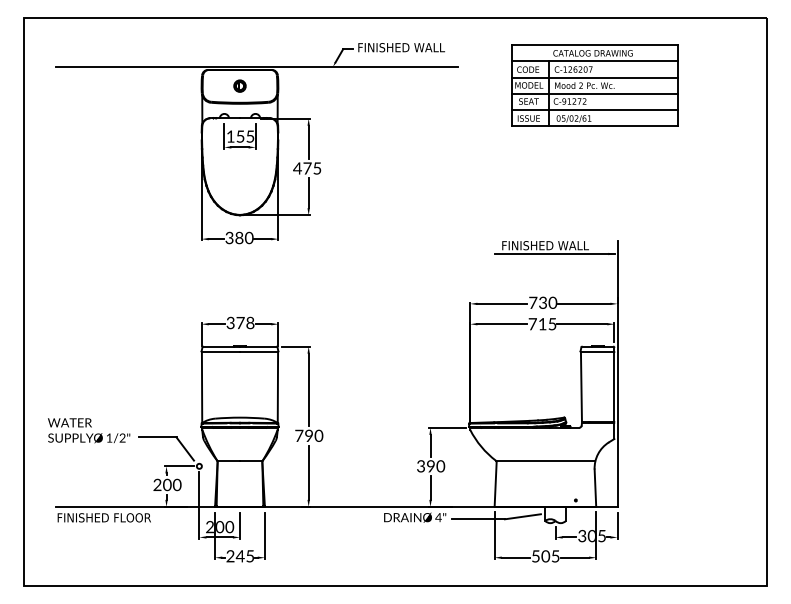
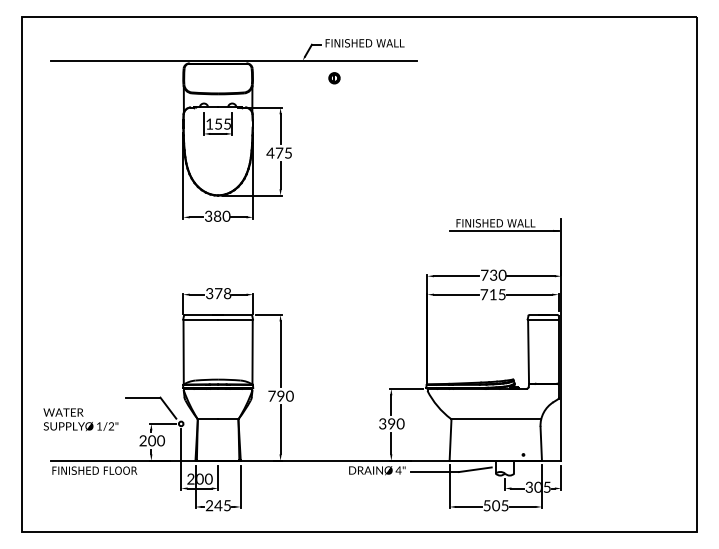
part: (239, 85) -> (334, 77), moved
part: (594, 85) -> (540, 77), removed
text: (89, 430) -> (81, 419), moved

